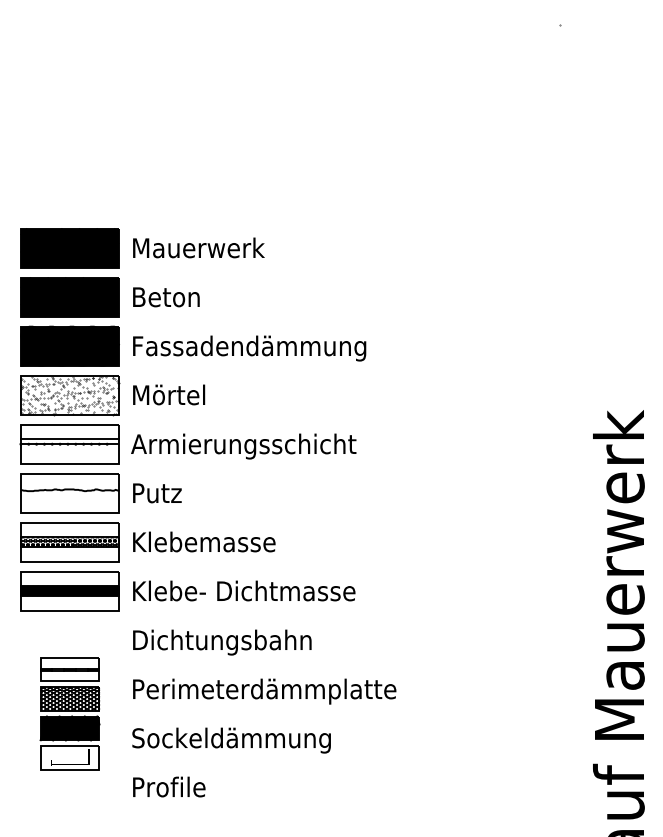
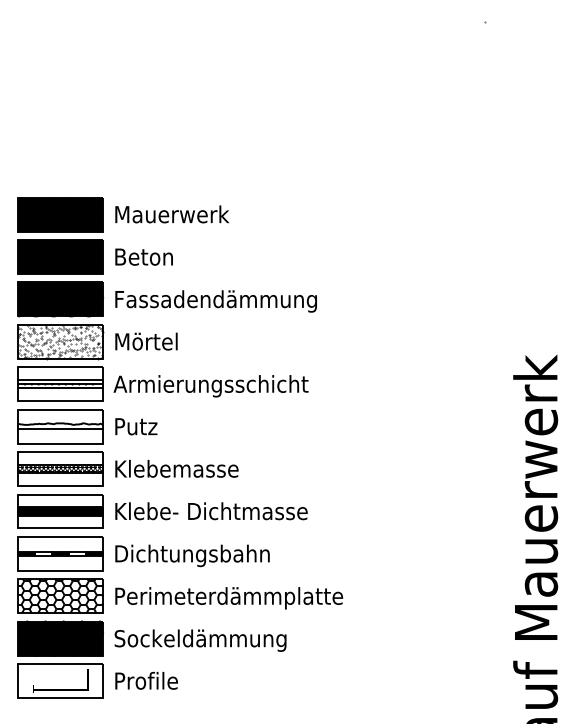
line: (69, 449) -> (60, 388), added
line: (69, 496) -> (60, 429), added
part: (69, 713) -> (60, 617), size x1.67

